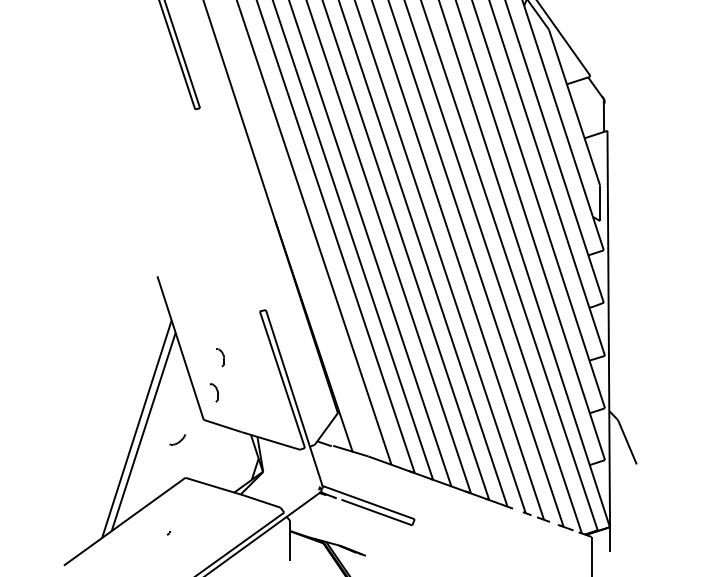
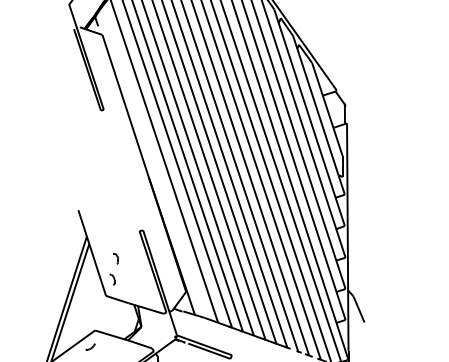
part: (177, 439) -> (90, 346), moved

